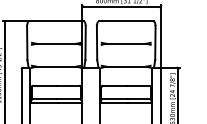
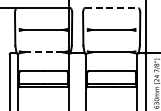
line: (126, 21) -> (111, 8), solid -> dashed
line: (55, 66) -> (42, 52), solid -> dashed

